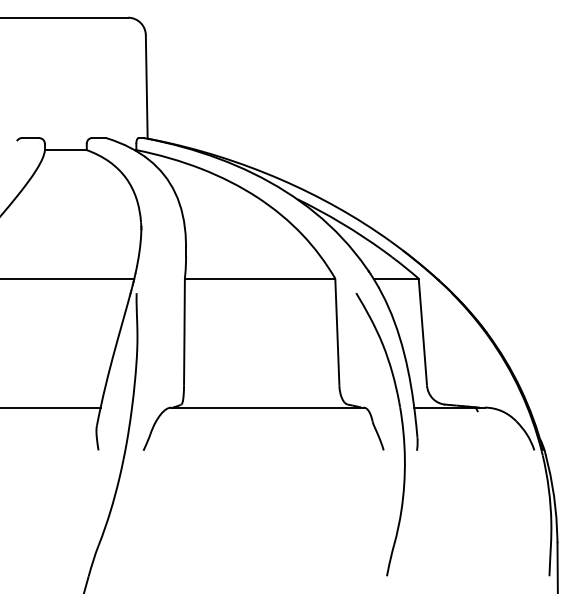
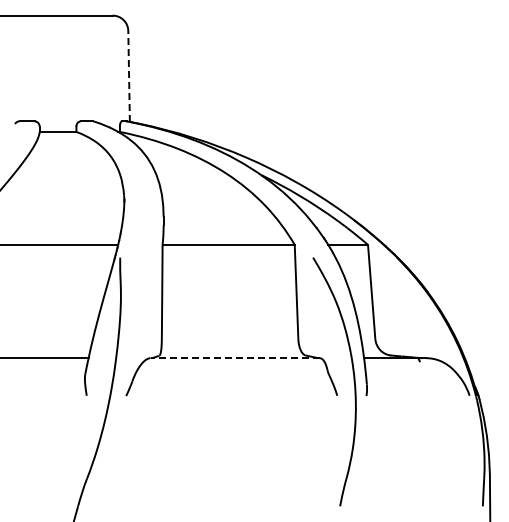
line: (147, 86) -> (129, 76), solid -> dashed
line: (266, 407) -> (234, 358), solid -> dashed

